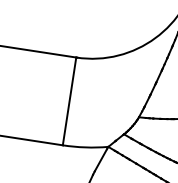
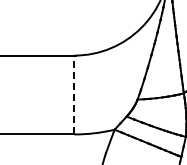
line: (69, 100) -> (74, 94), solid -> dashed

